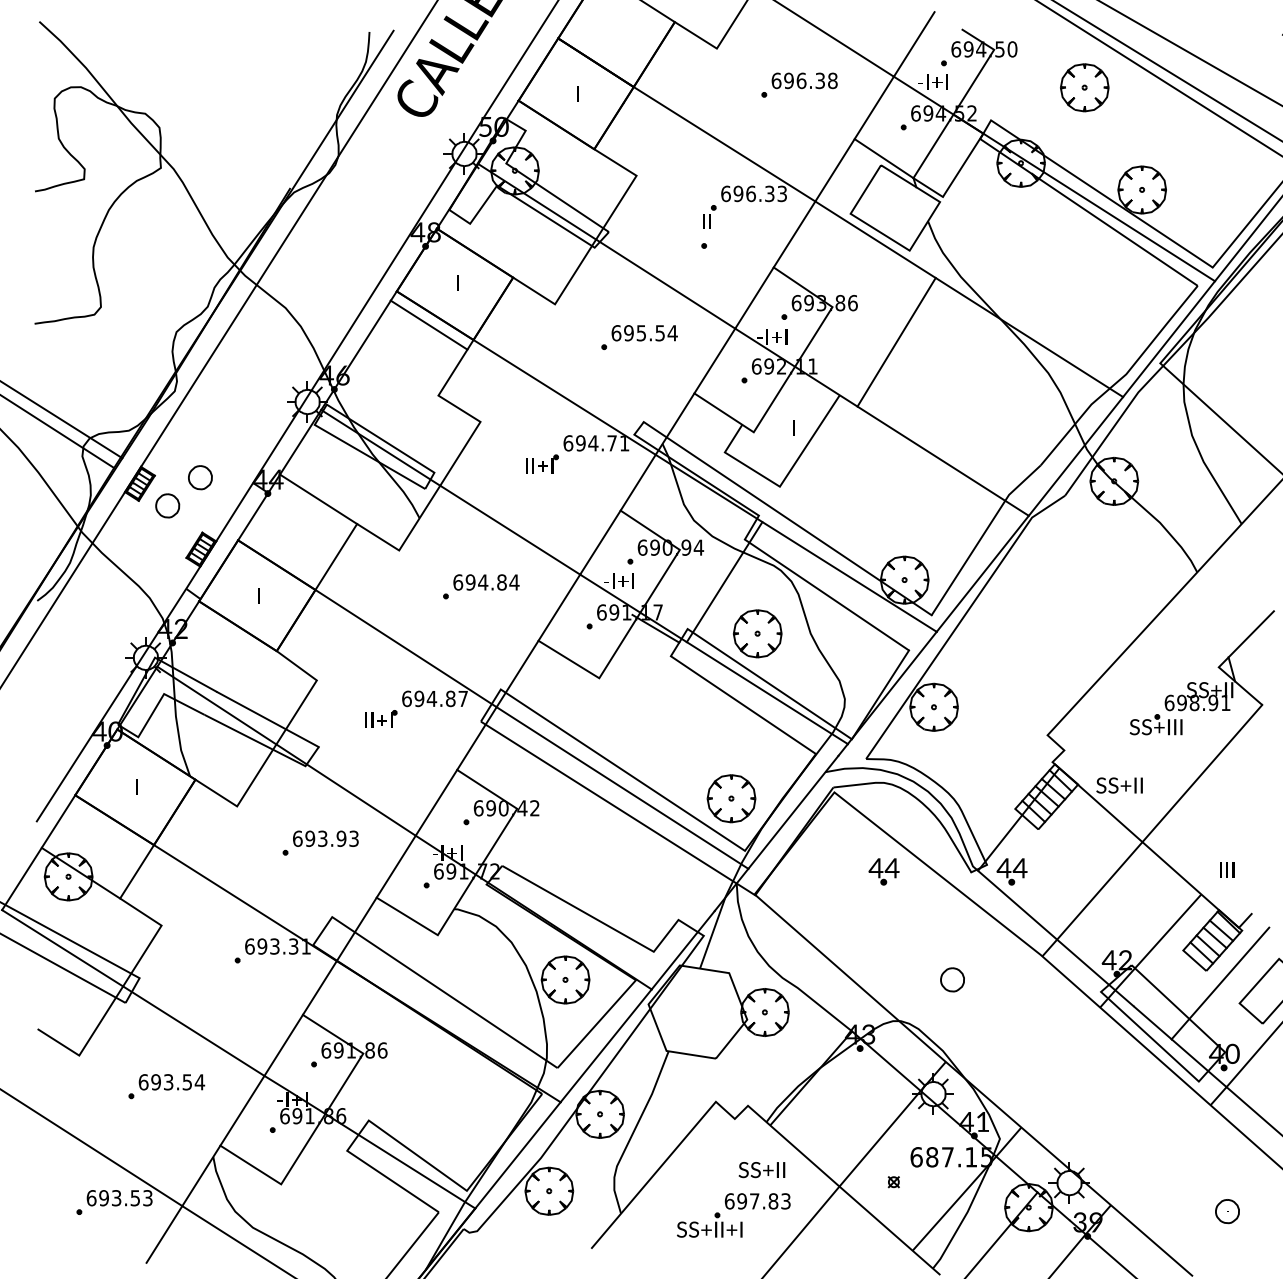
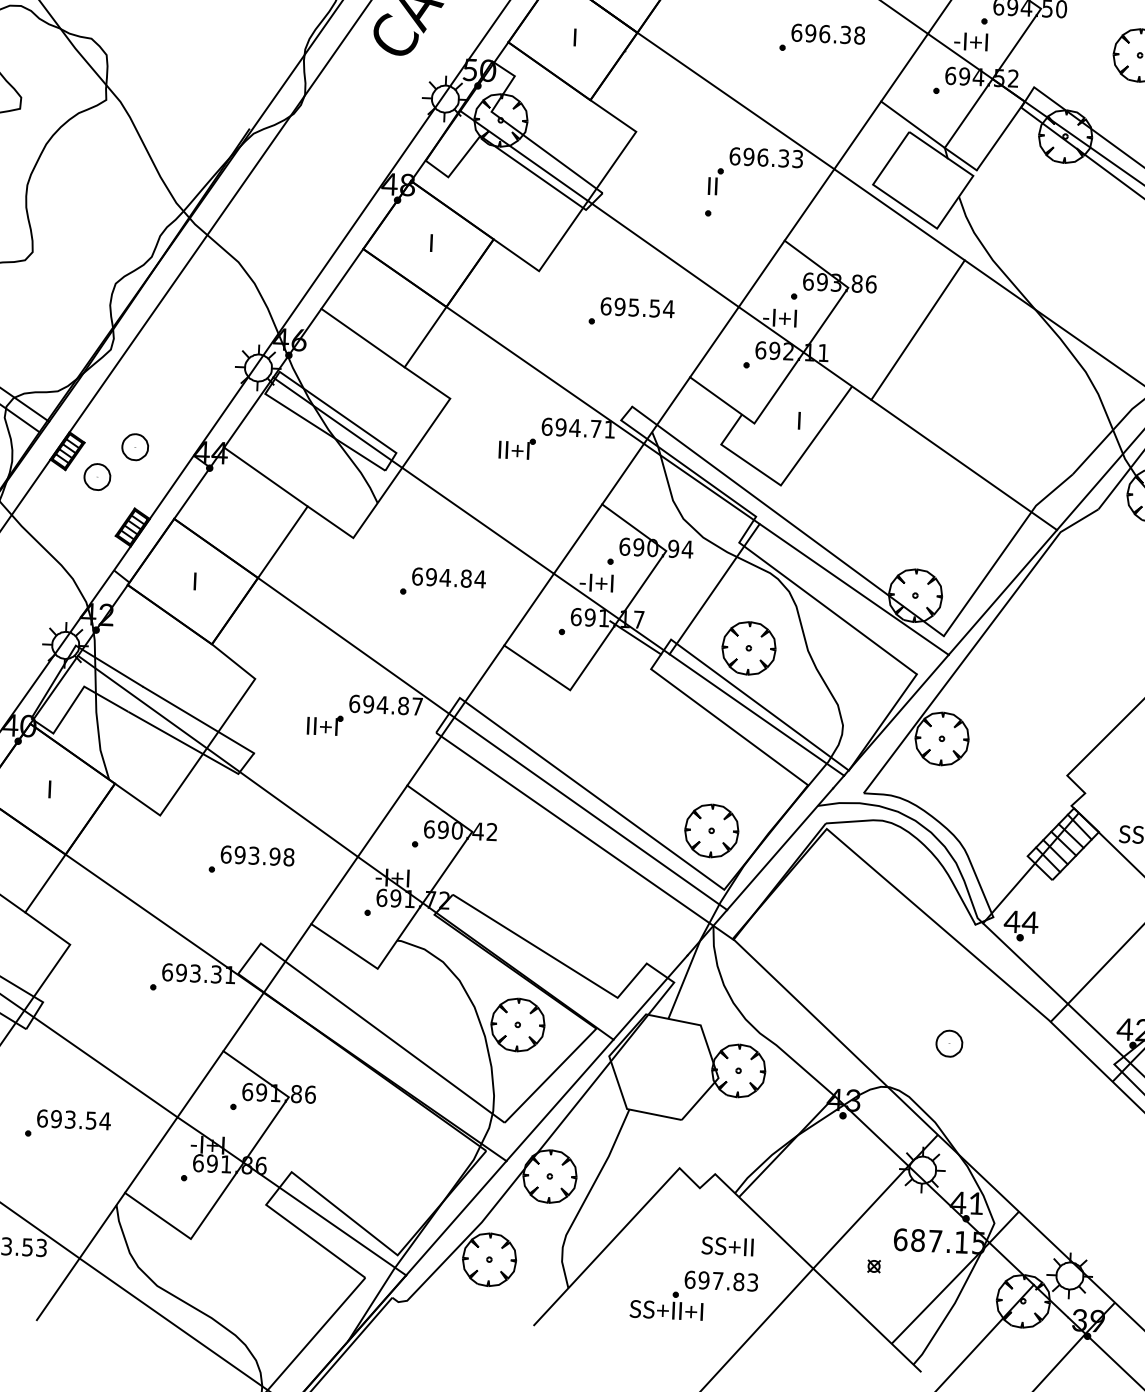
line: (428, 324) -> (362, 337), moved
text: (353, 838) -> (288, 856), 693.93 -> 693.98
part: (883, 871) -> (877, 919), removed

